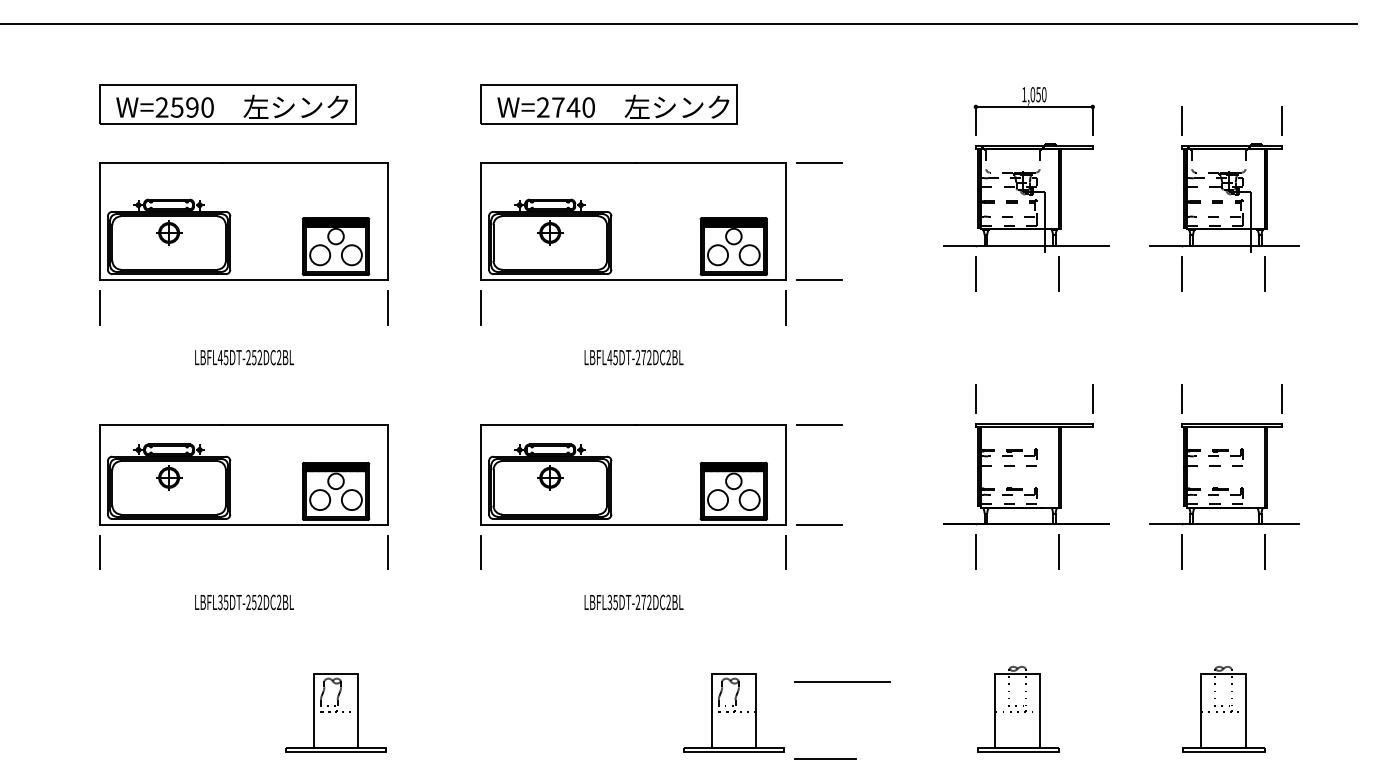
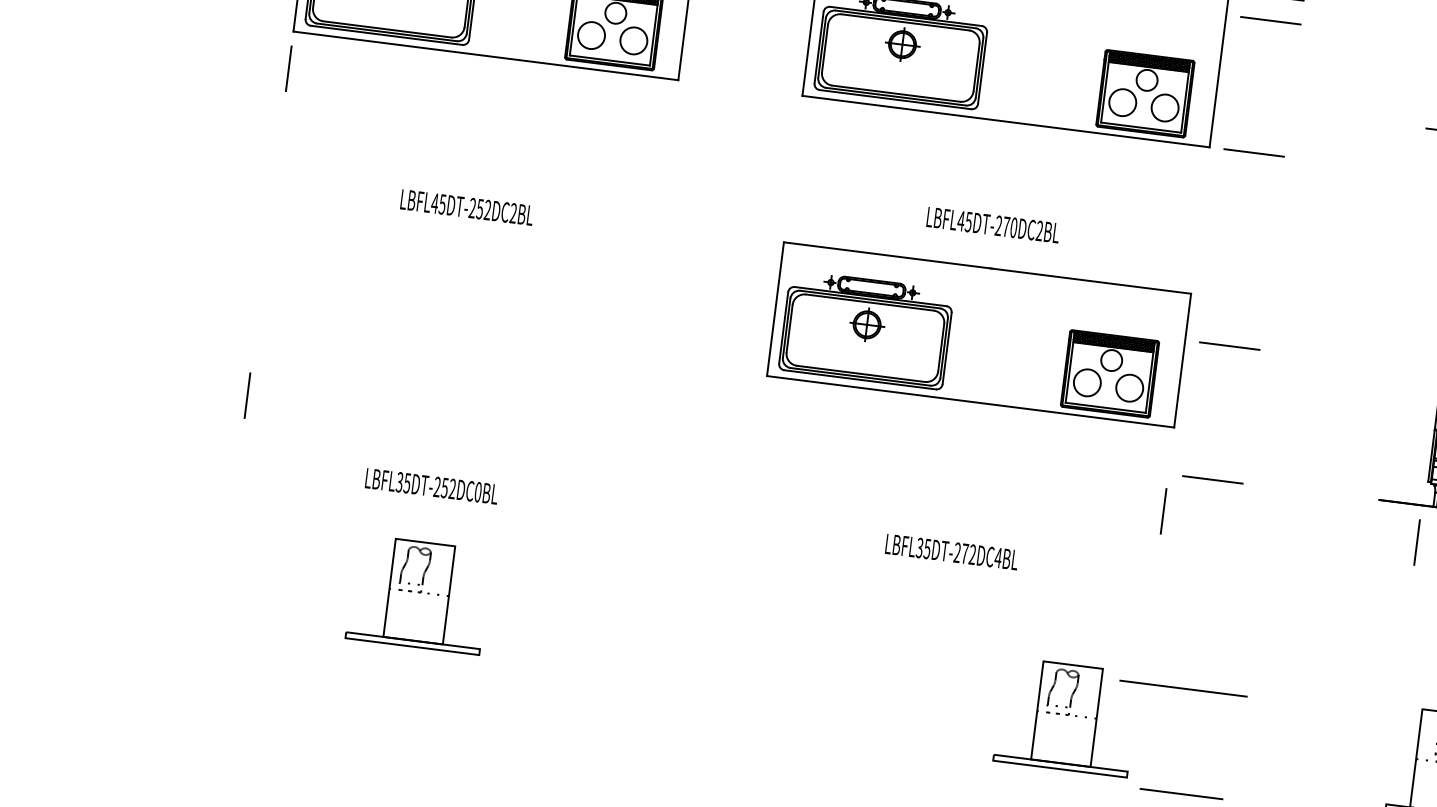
line: (819, 180) -> (1270, 19), added
line: (388, 307) -> (673, 116), removed
line: (481, 307) -> (798, 132), removed
line: (786, 307) -> (1205, 183), removed
text: (244, 357) -> (467, 207), moved
text: (649, 357) -> (1014, 227), LBFL45DT-272DC2BL -> LBFL45DT-270DC2BL
part: (243, 474) -> (452, 315), removed
part: (633, 474) -> (978, 334), moved
line: (388, 552) -> (632, 444), removed
line: (481, 552) -> (756, 459), removed
text: (668, 601) -> (998, 556), LBFL35DT-272DC2BL -> LBFL35DT-272DC4BL
text: (278, 602) -> (477, 492), LBFL35DT-252DC2BL -> LBFL35DT-252DC0BL
line: (842, 681) -> (1183, 688), moved
part: (335, 712) -> (418, 593), moved

